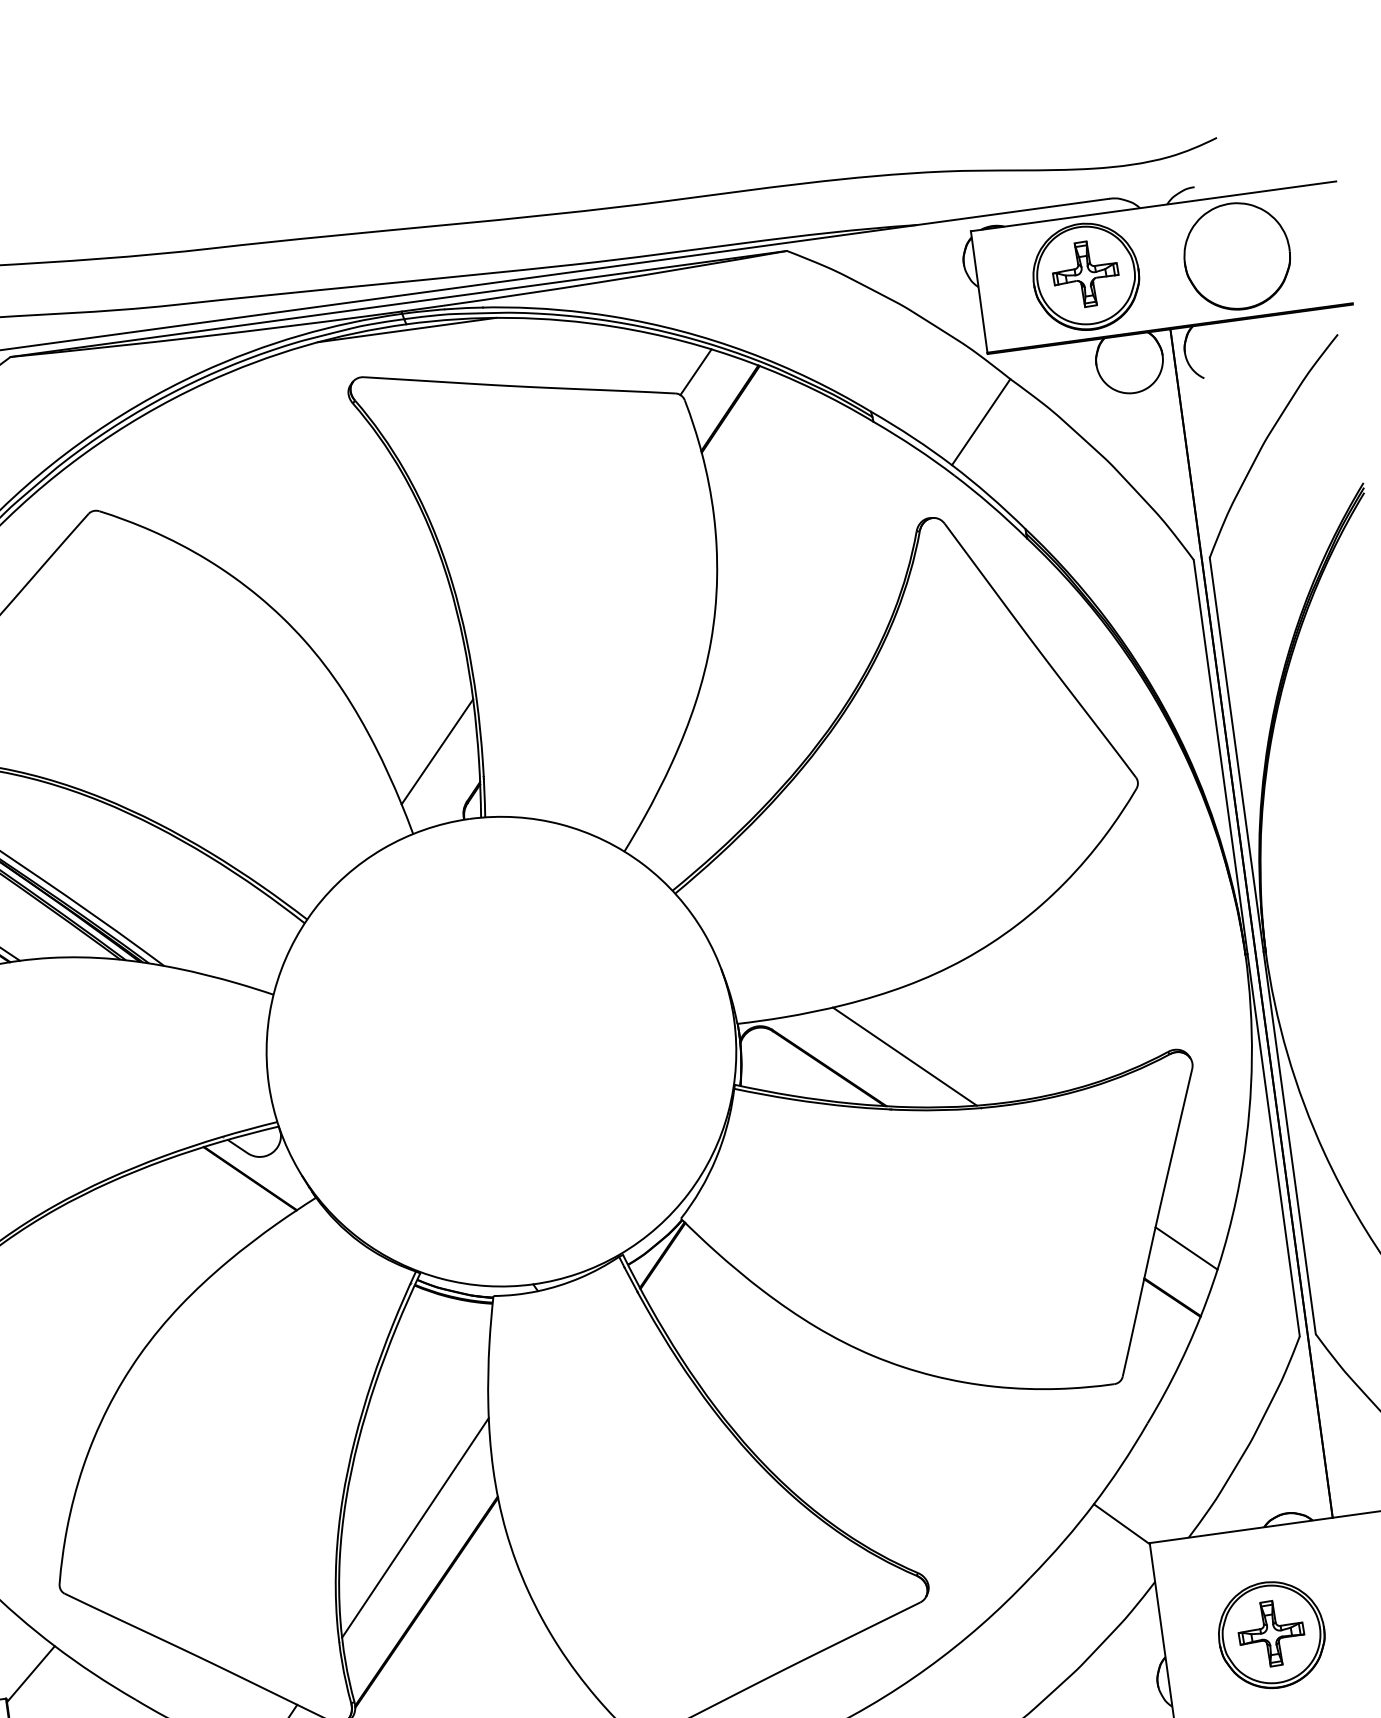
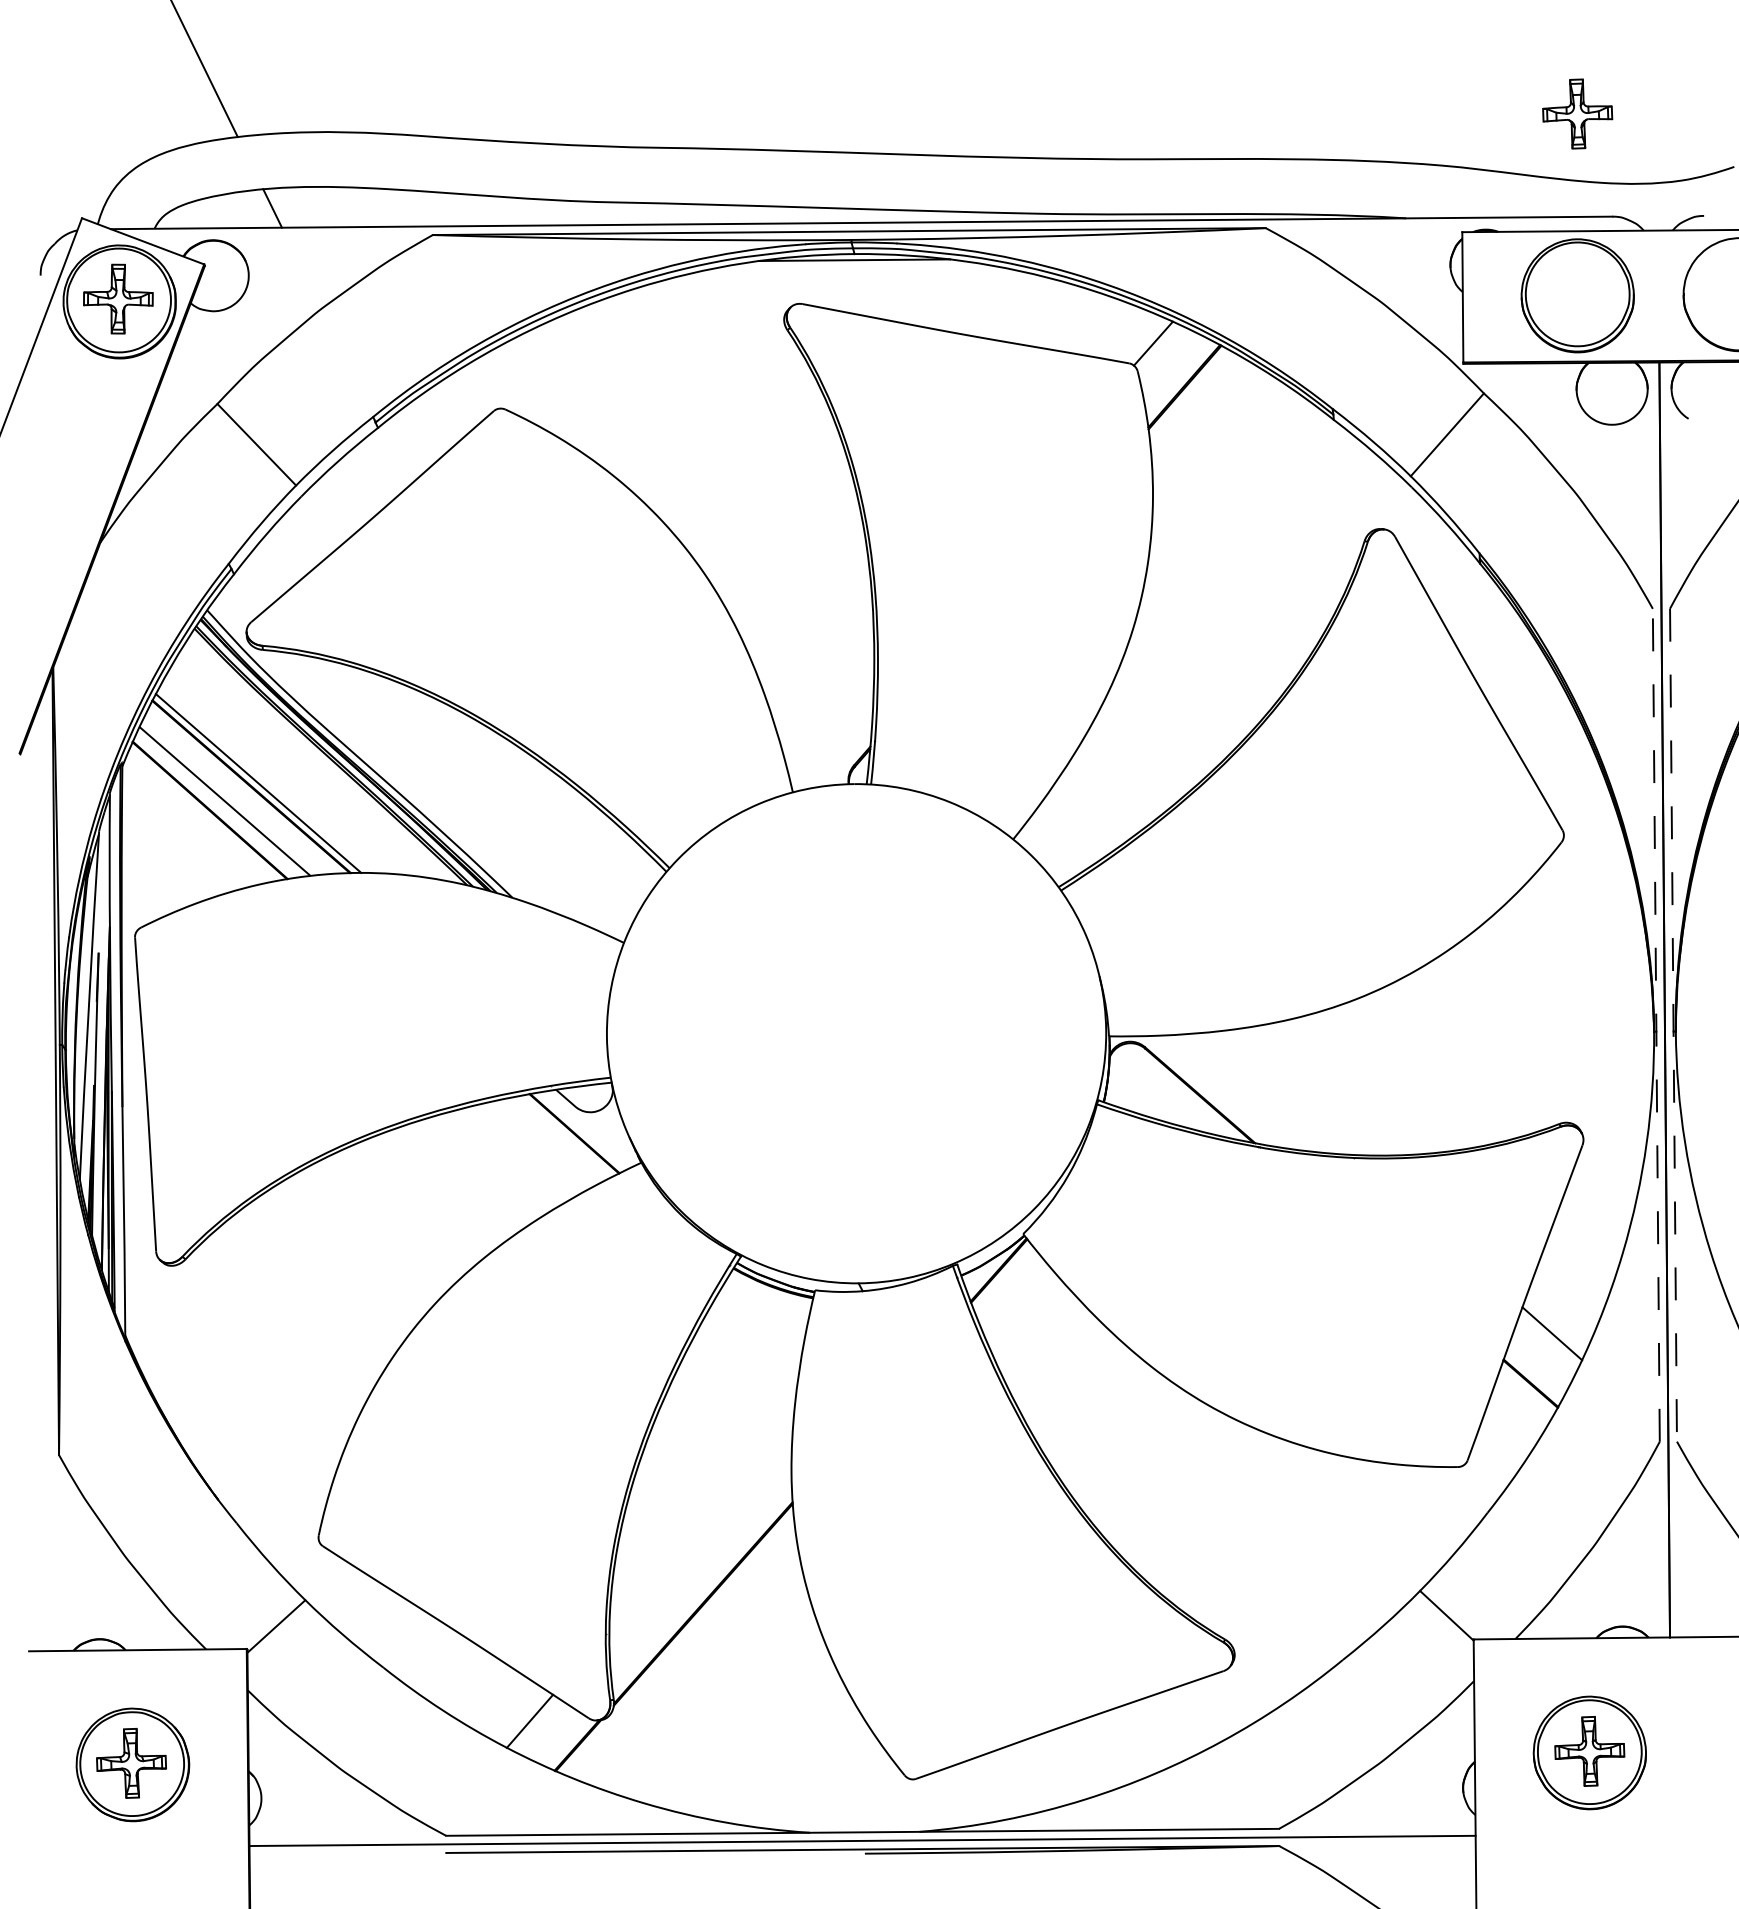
part: (1085, 273) -> (1577, 113), moved
line: (437, 751) -> (829, 708), removed
line: (1262, 946) -> (1673, 1025), solid -> dashed
line: (1246, 947) -> (1656, 1024), solid -> dashed
line: (905, 1056) -> (1281, 1093), removed
line: (415, 1528) -> (701, 1524), removed

